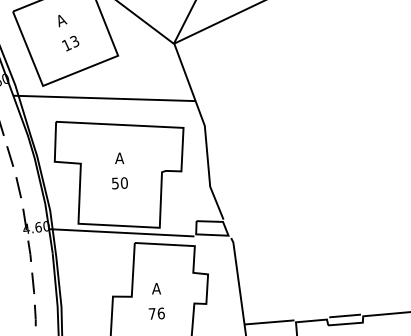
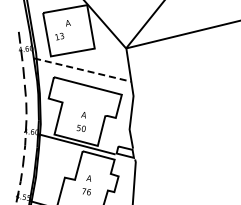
text: (70, 43) -> (59, 36), moved
line: (104, 99) -> (82, 70), solid -> dashed
text: (115, 171) -> (80, 121), moved

